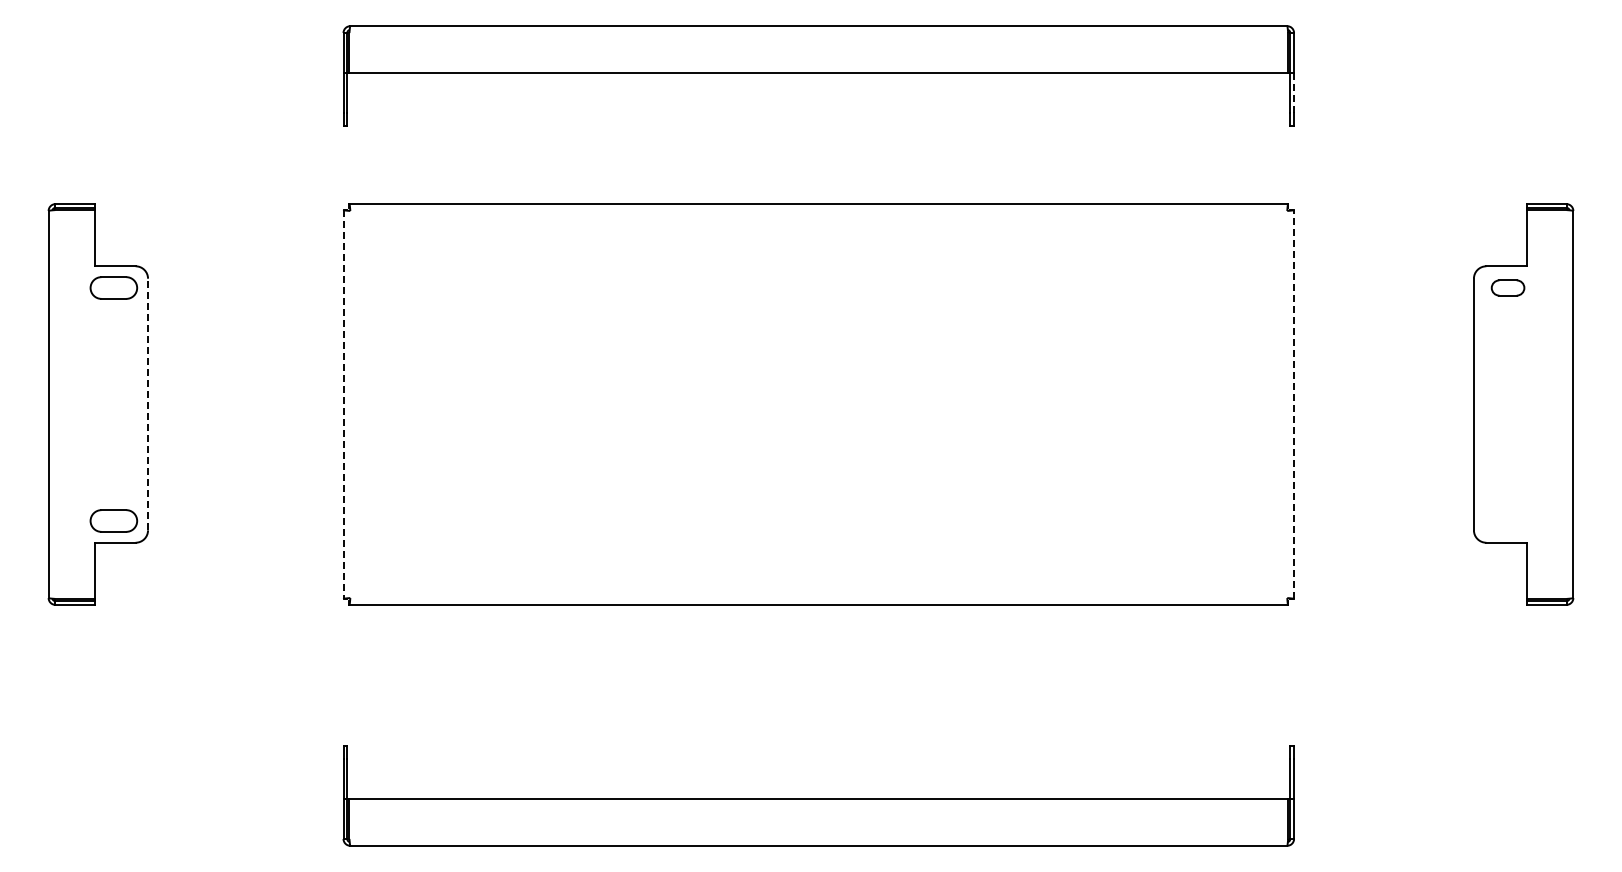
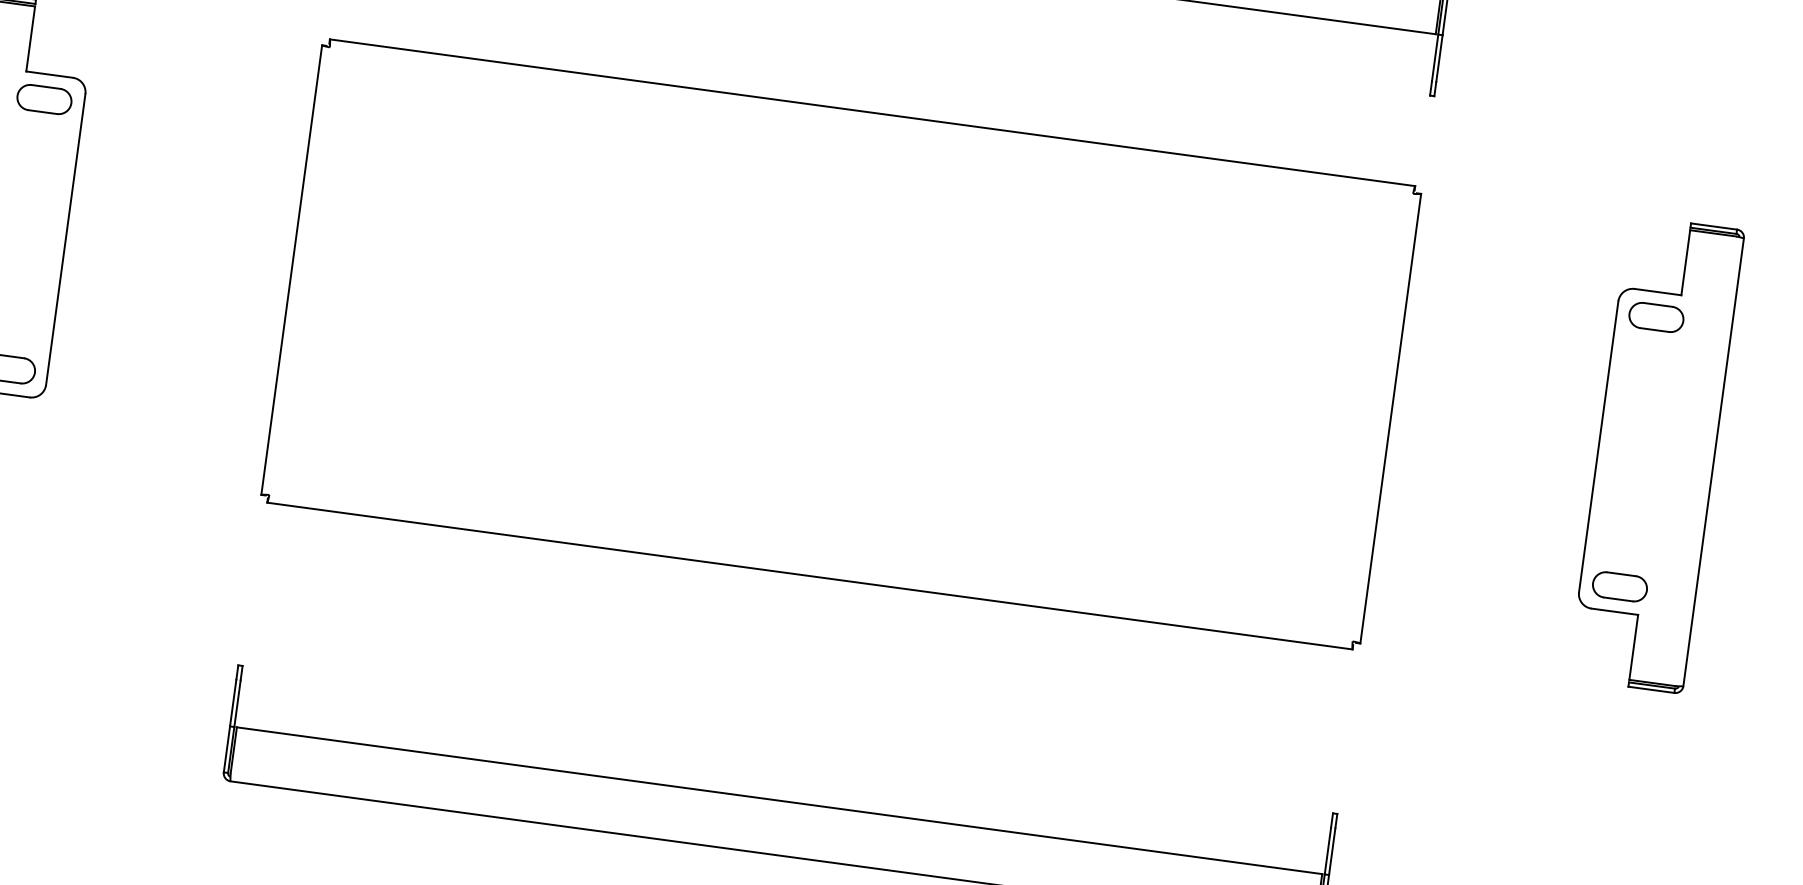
line: (1294, 93) -> (1439, 59), dashed -> solid
part: (1507, 287) -> (1655, 316), size x1.43
line: (148, 404) -> (66, 239), dashed -> solid
line: (1294, 404) -> (1391, 418), dashed -> solid
line: (343, 405) -> (291, 271), dashed -> solid
part: (1507, 520) -> (1619, 586), added

